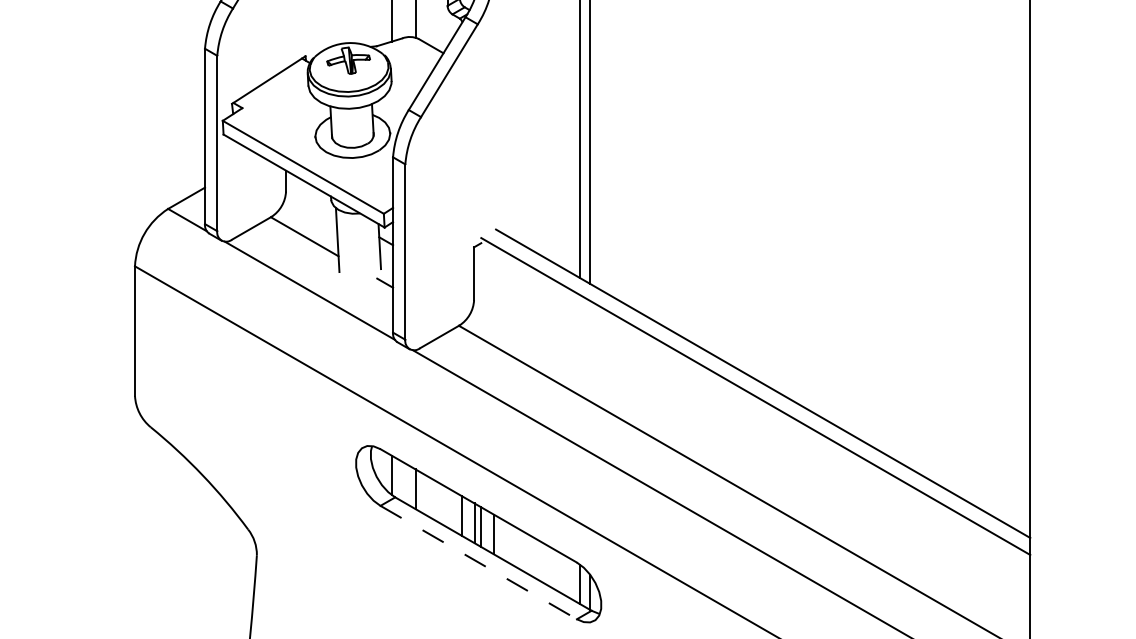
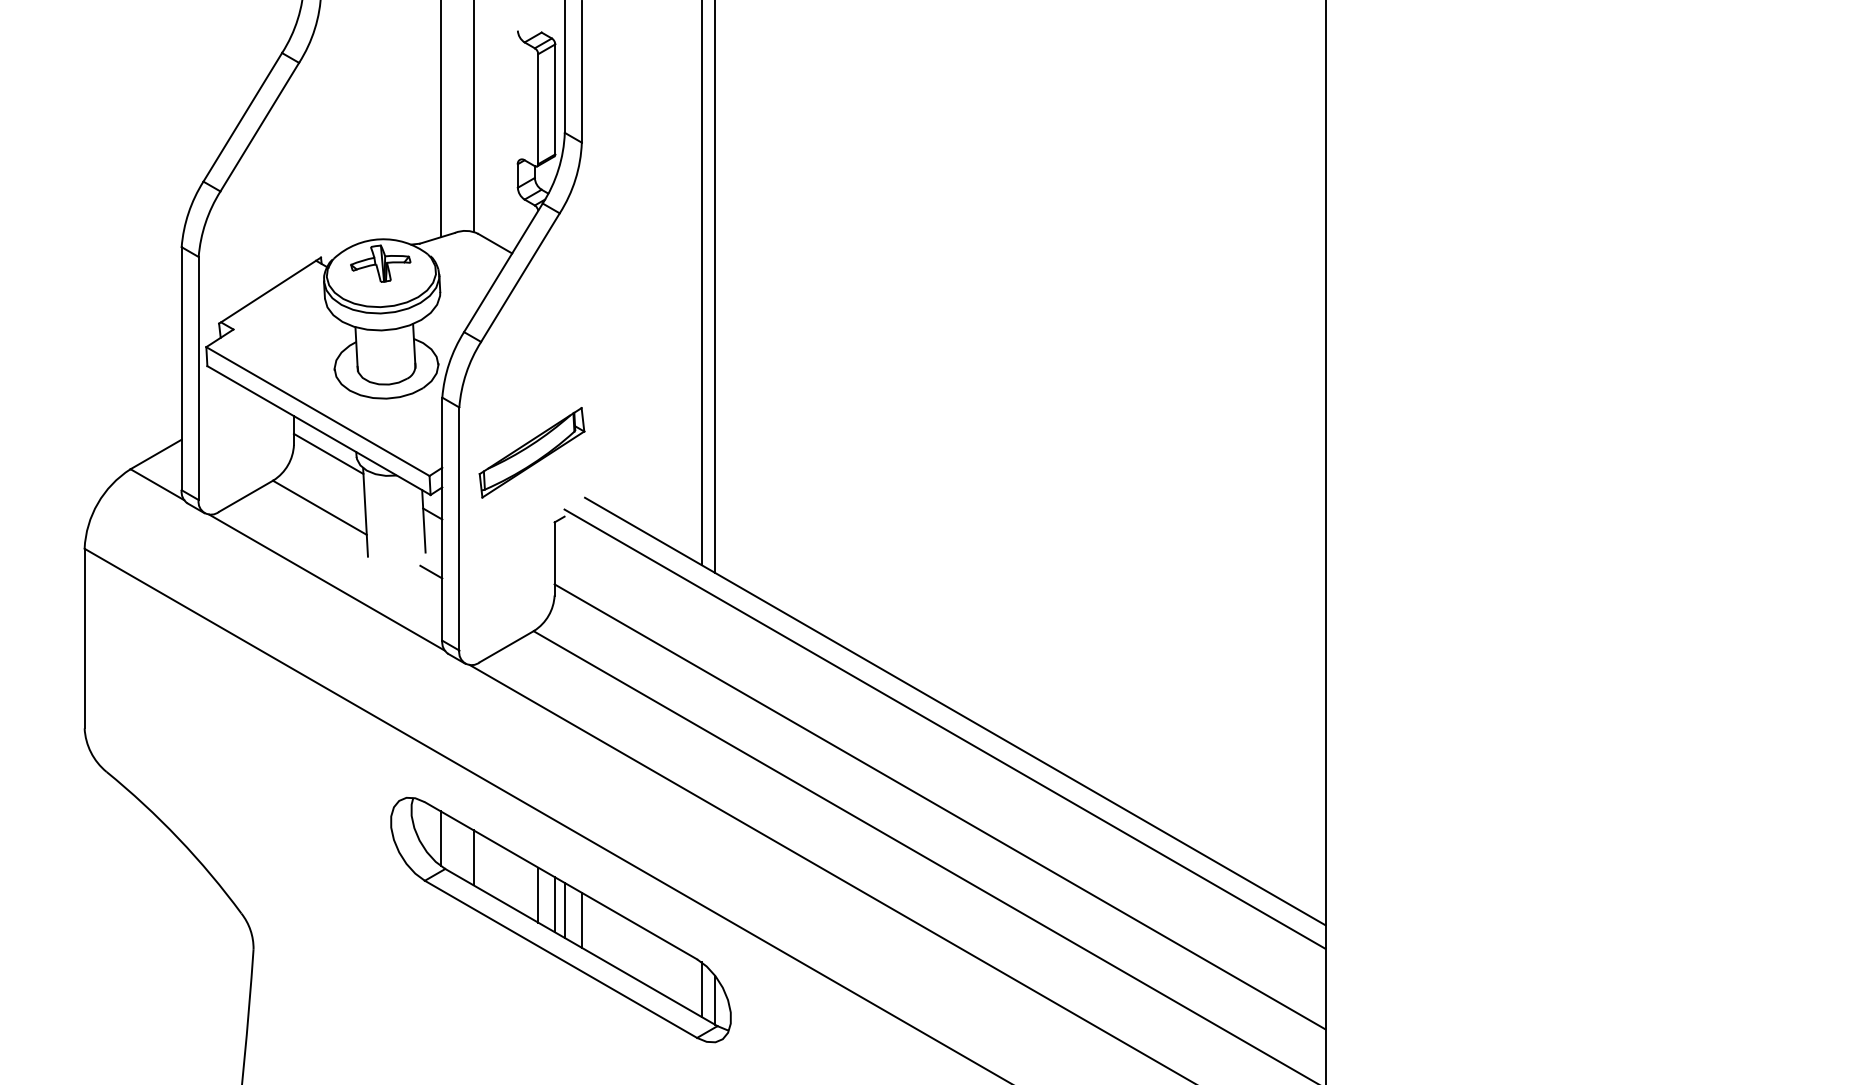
part: (457, 196) -> (531, 452), added
line: (310, 197) -> (328, 453), added
line: (751, 452) -> (939, 806), added
line: (479, 562) -> (561, 959), dashed -> solid

